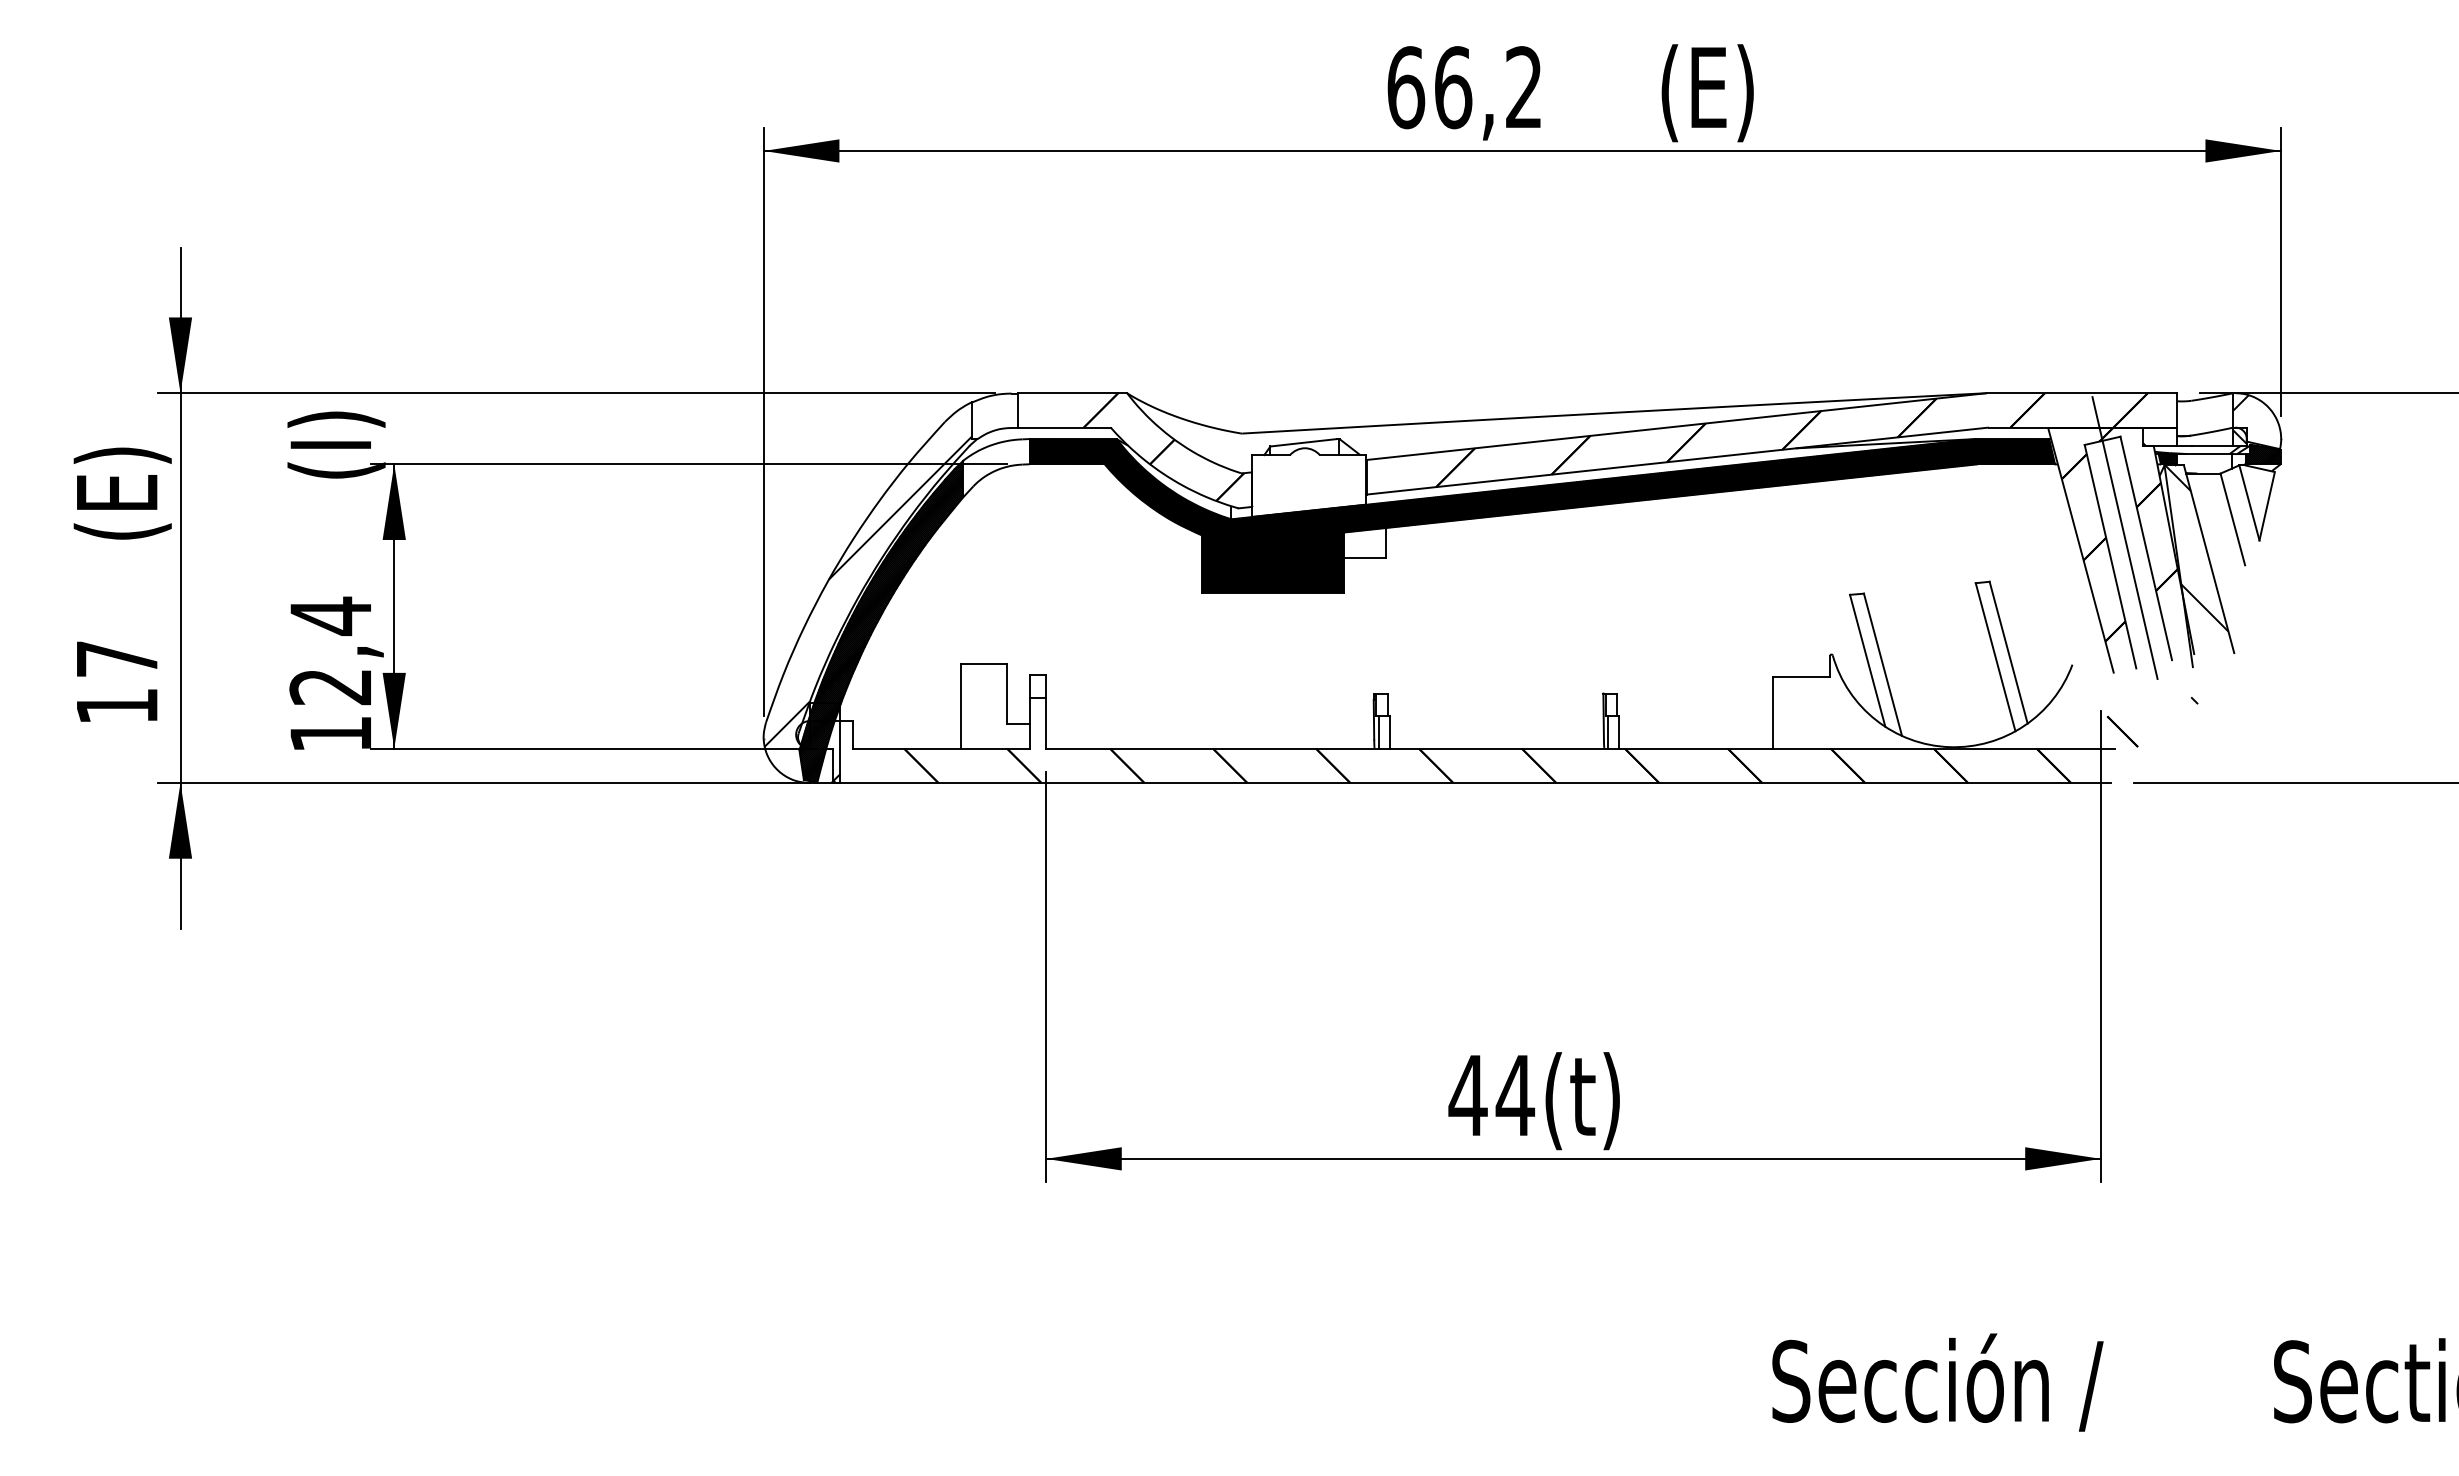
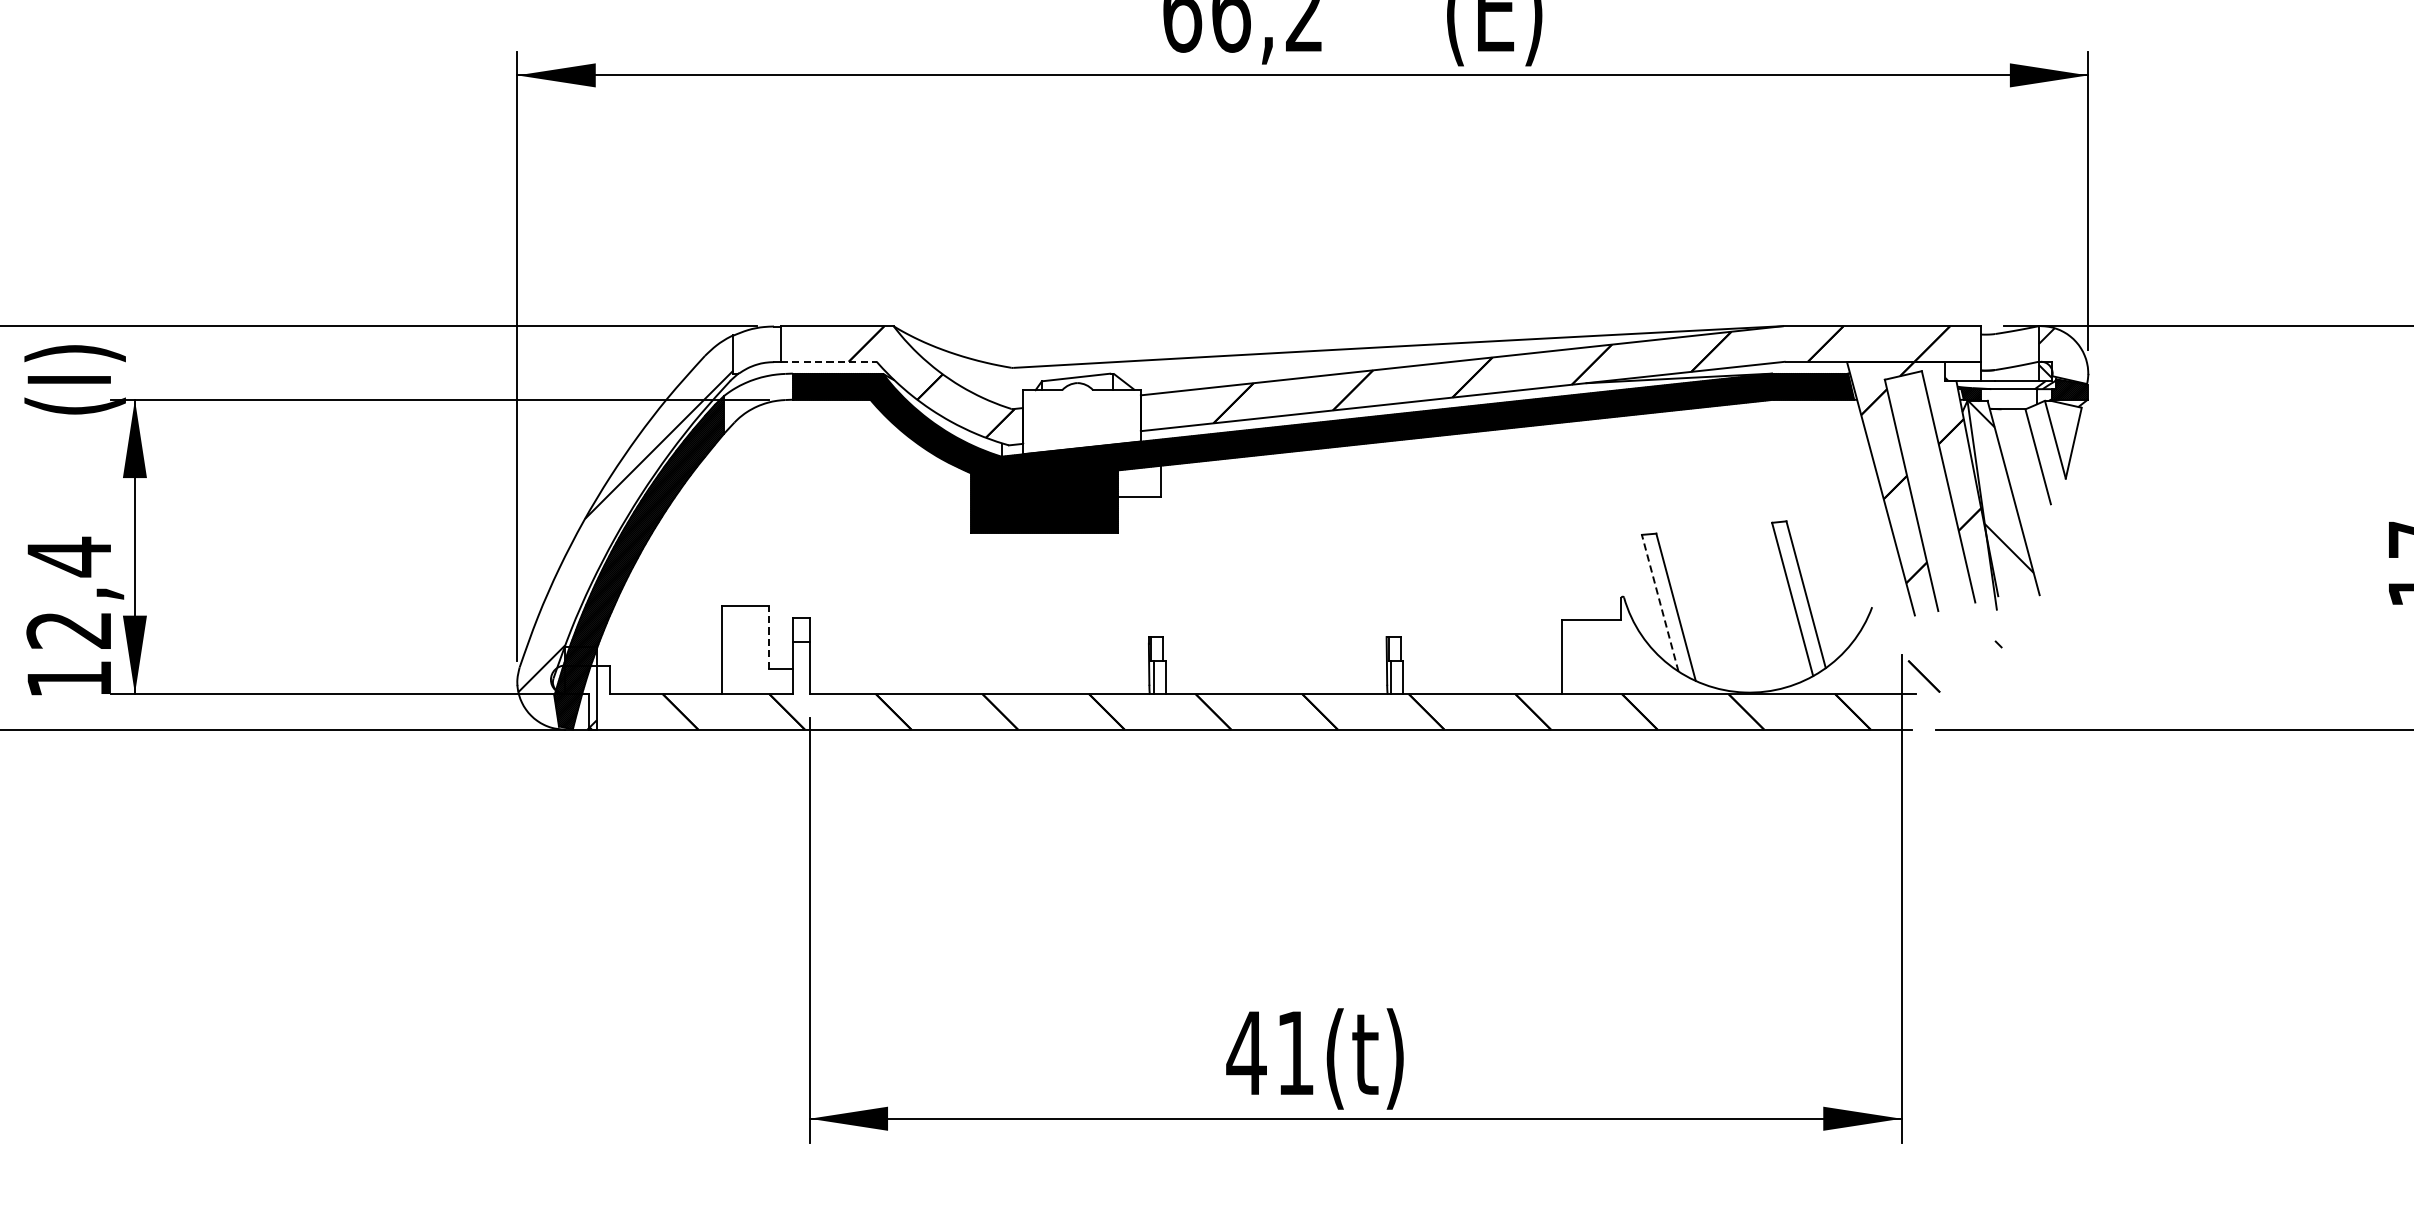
line: (1065, 427) -> (829, 361), solid -> dashed
line: (2128, 552) -> (1930, 491), removed
line: (1867, 660) -> (1660, 602), solid -> dashed
line: (1007, 693) -> (769, 637), solid -> dashed
text: (1515, 1095) -> (1295, 1053), 44(t) -> 41(t)

